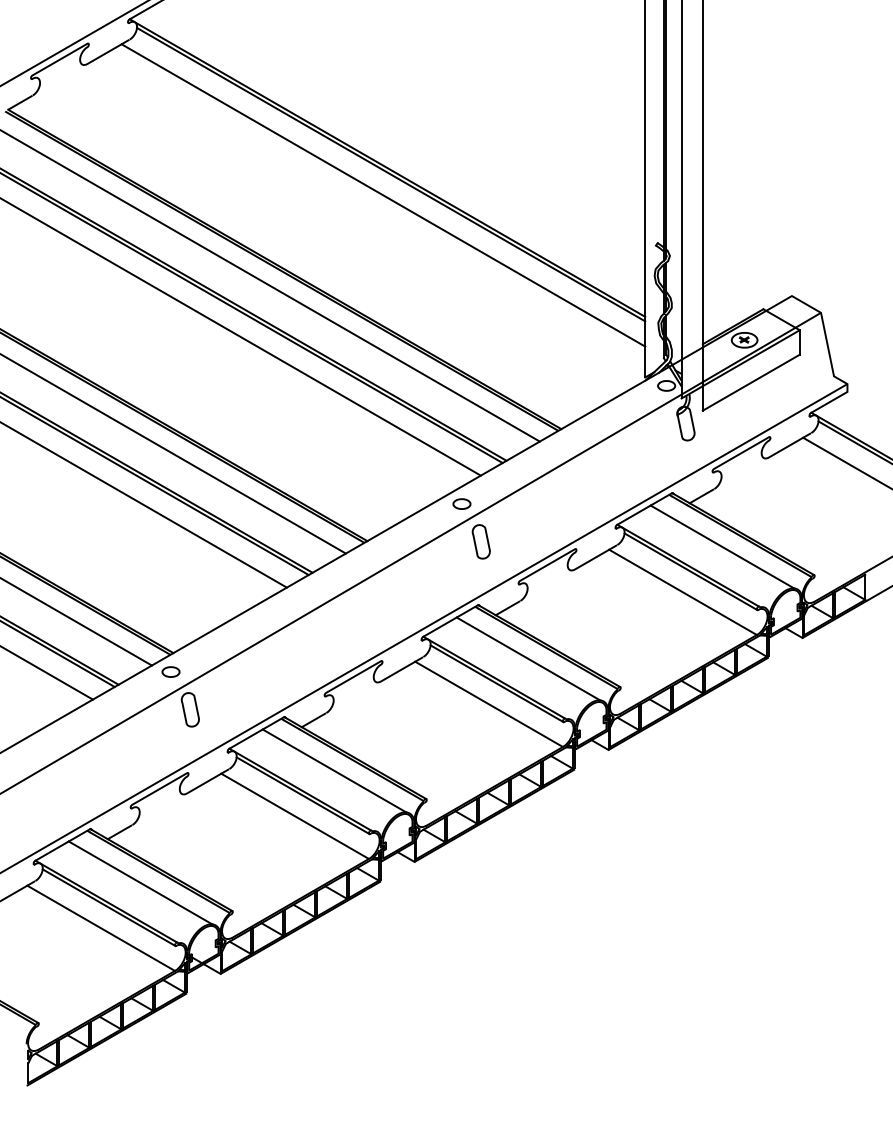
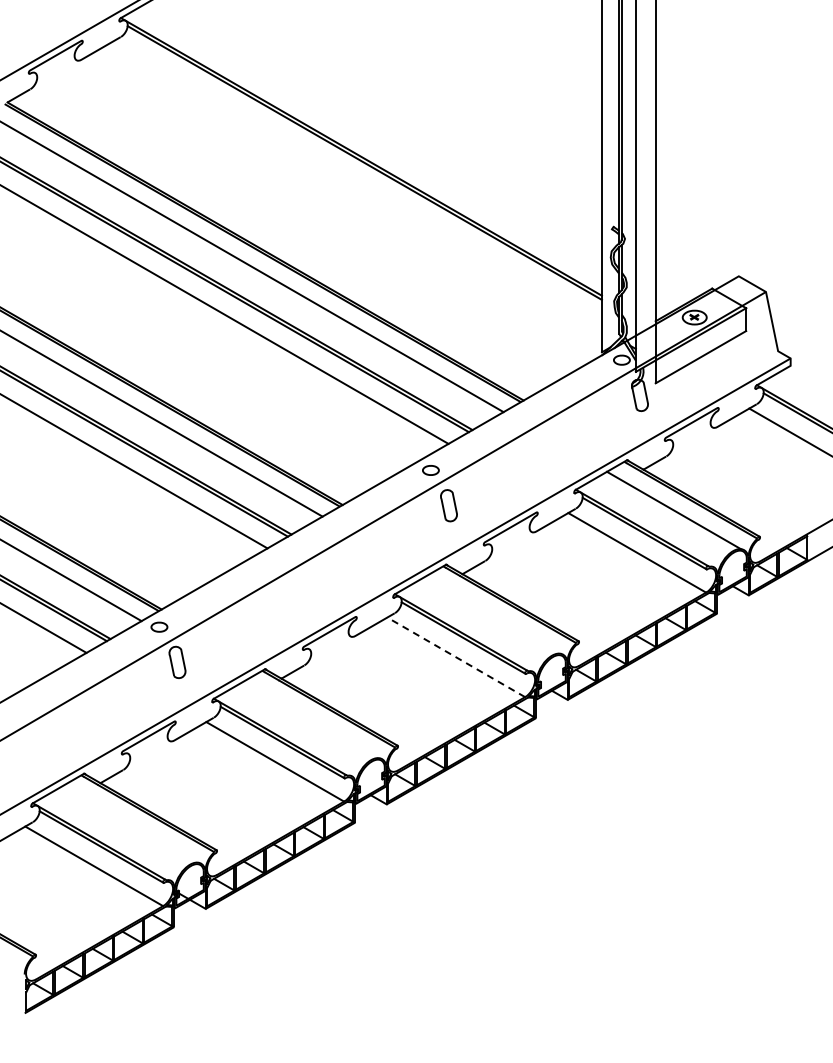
line: (383, 195) -> (357, 182), removed
line: (527, 658) -> (492, 614), removed
line: (489, 704) -> (456, 657), solid -> dashed
line: (333, 770) -> (311, 719), removed
line: (140, 882) -> (130, 823), removed

